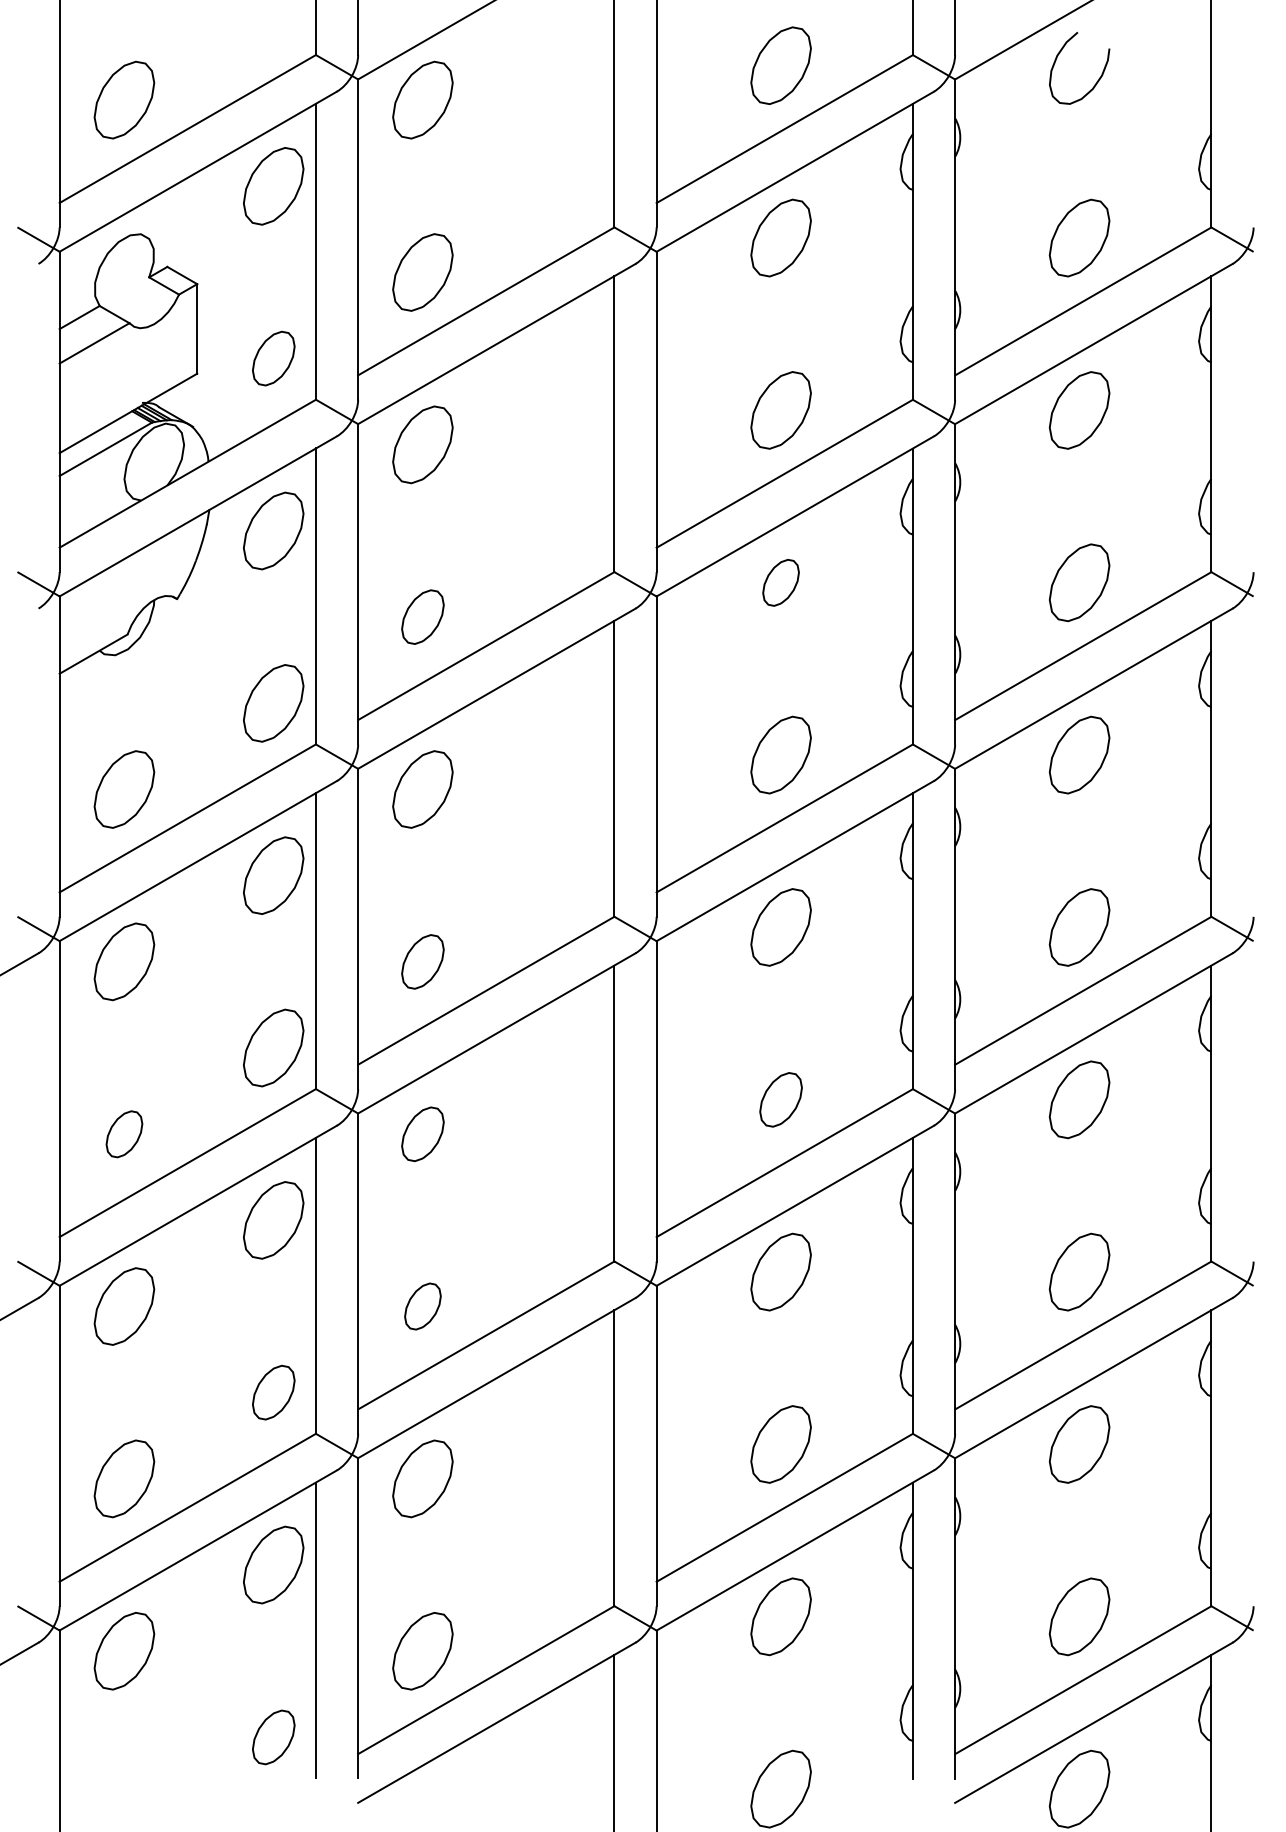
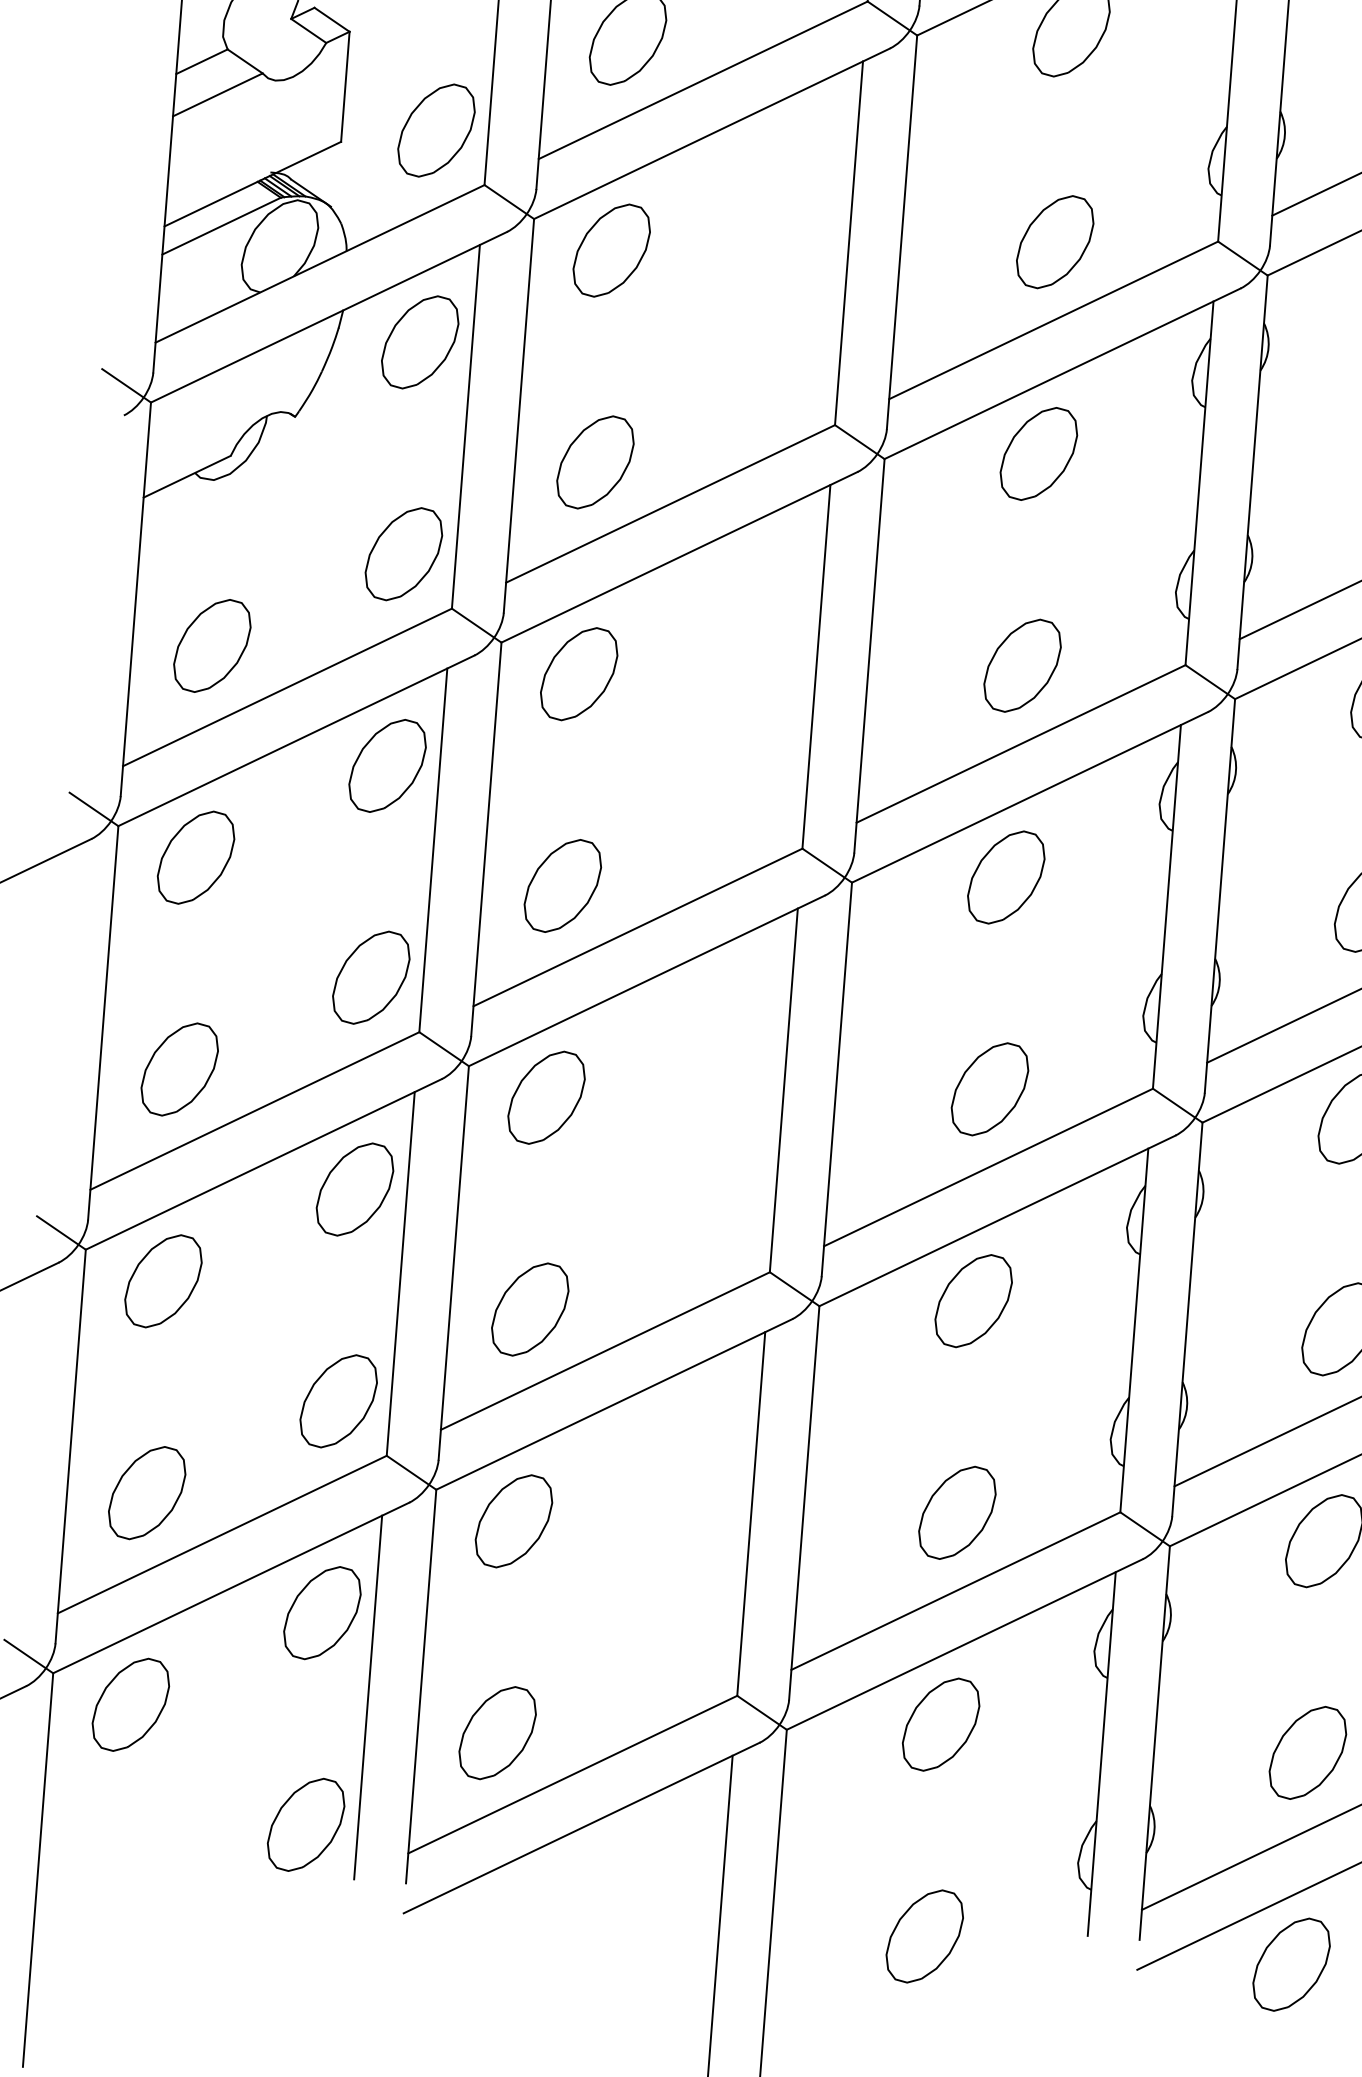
part: (273, 358) -> (436, 130), size x1.43
part: (780, 582) -> (1038, 453), size x1.67
part: (422, 616) -> (594, 461), size x1.43
part: (422, 961) -> (562, 885), size x1.43
part: (780, 1099) -> (989, 1088), size x1.43
part: (124, 1134) -> (179, 1069), size x1.67
part: (422, 1134) -> (546, 1098), size x1.43
part: (422, 1306) -> (529, 1309), size x1.67
part: (273, 1392) -> (338, 1401), size x1.43
part: (273, 1737) -> (305, 1824), size x1.43

